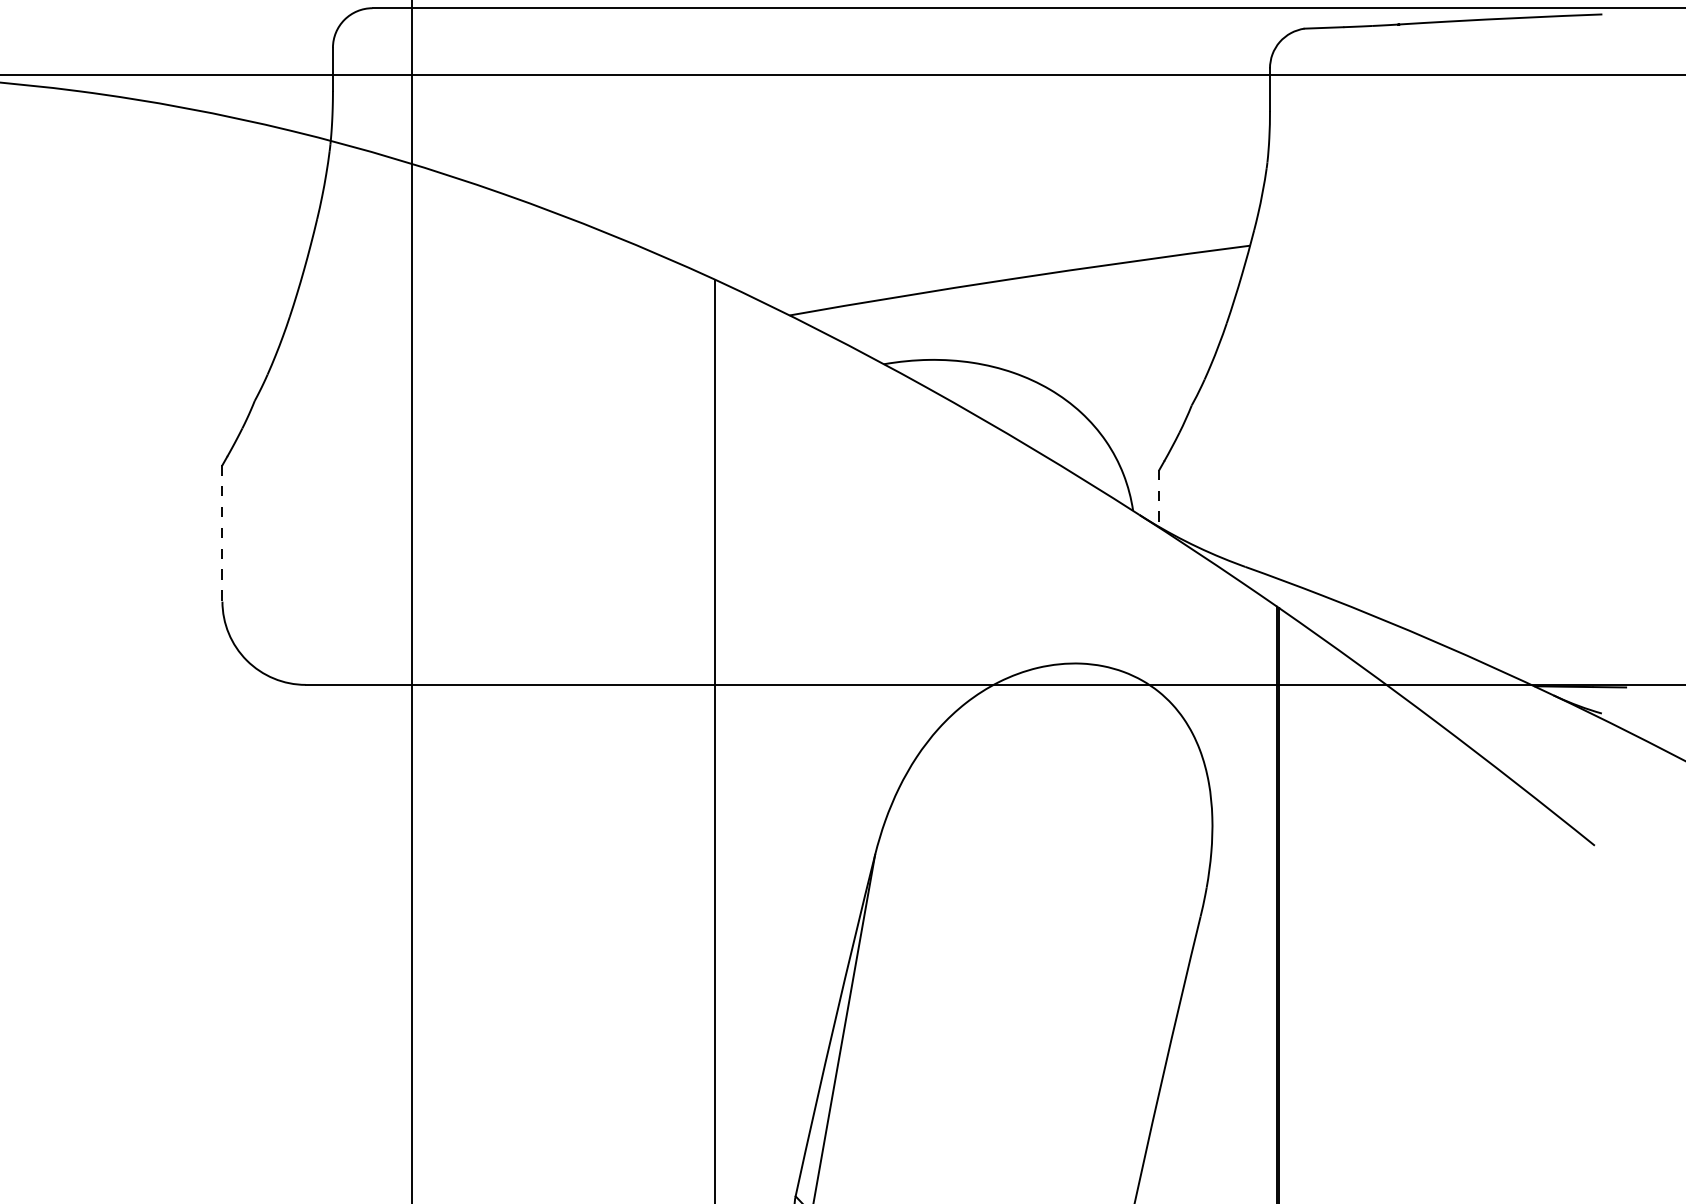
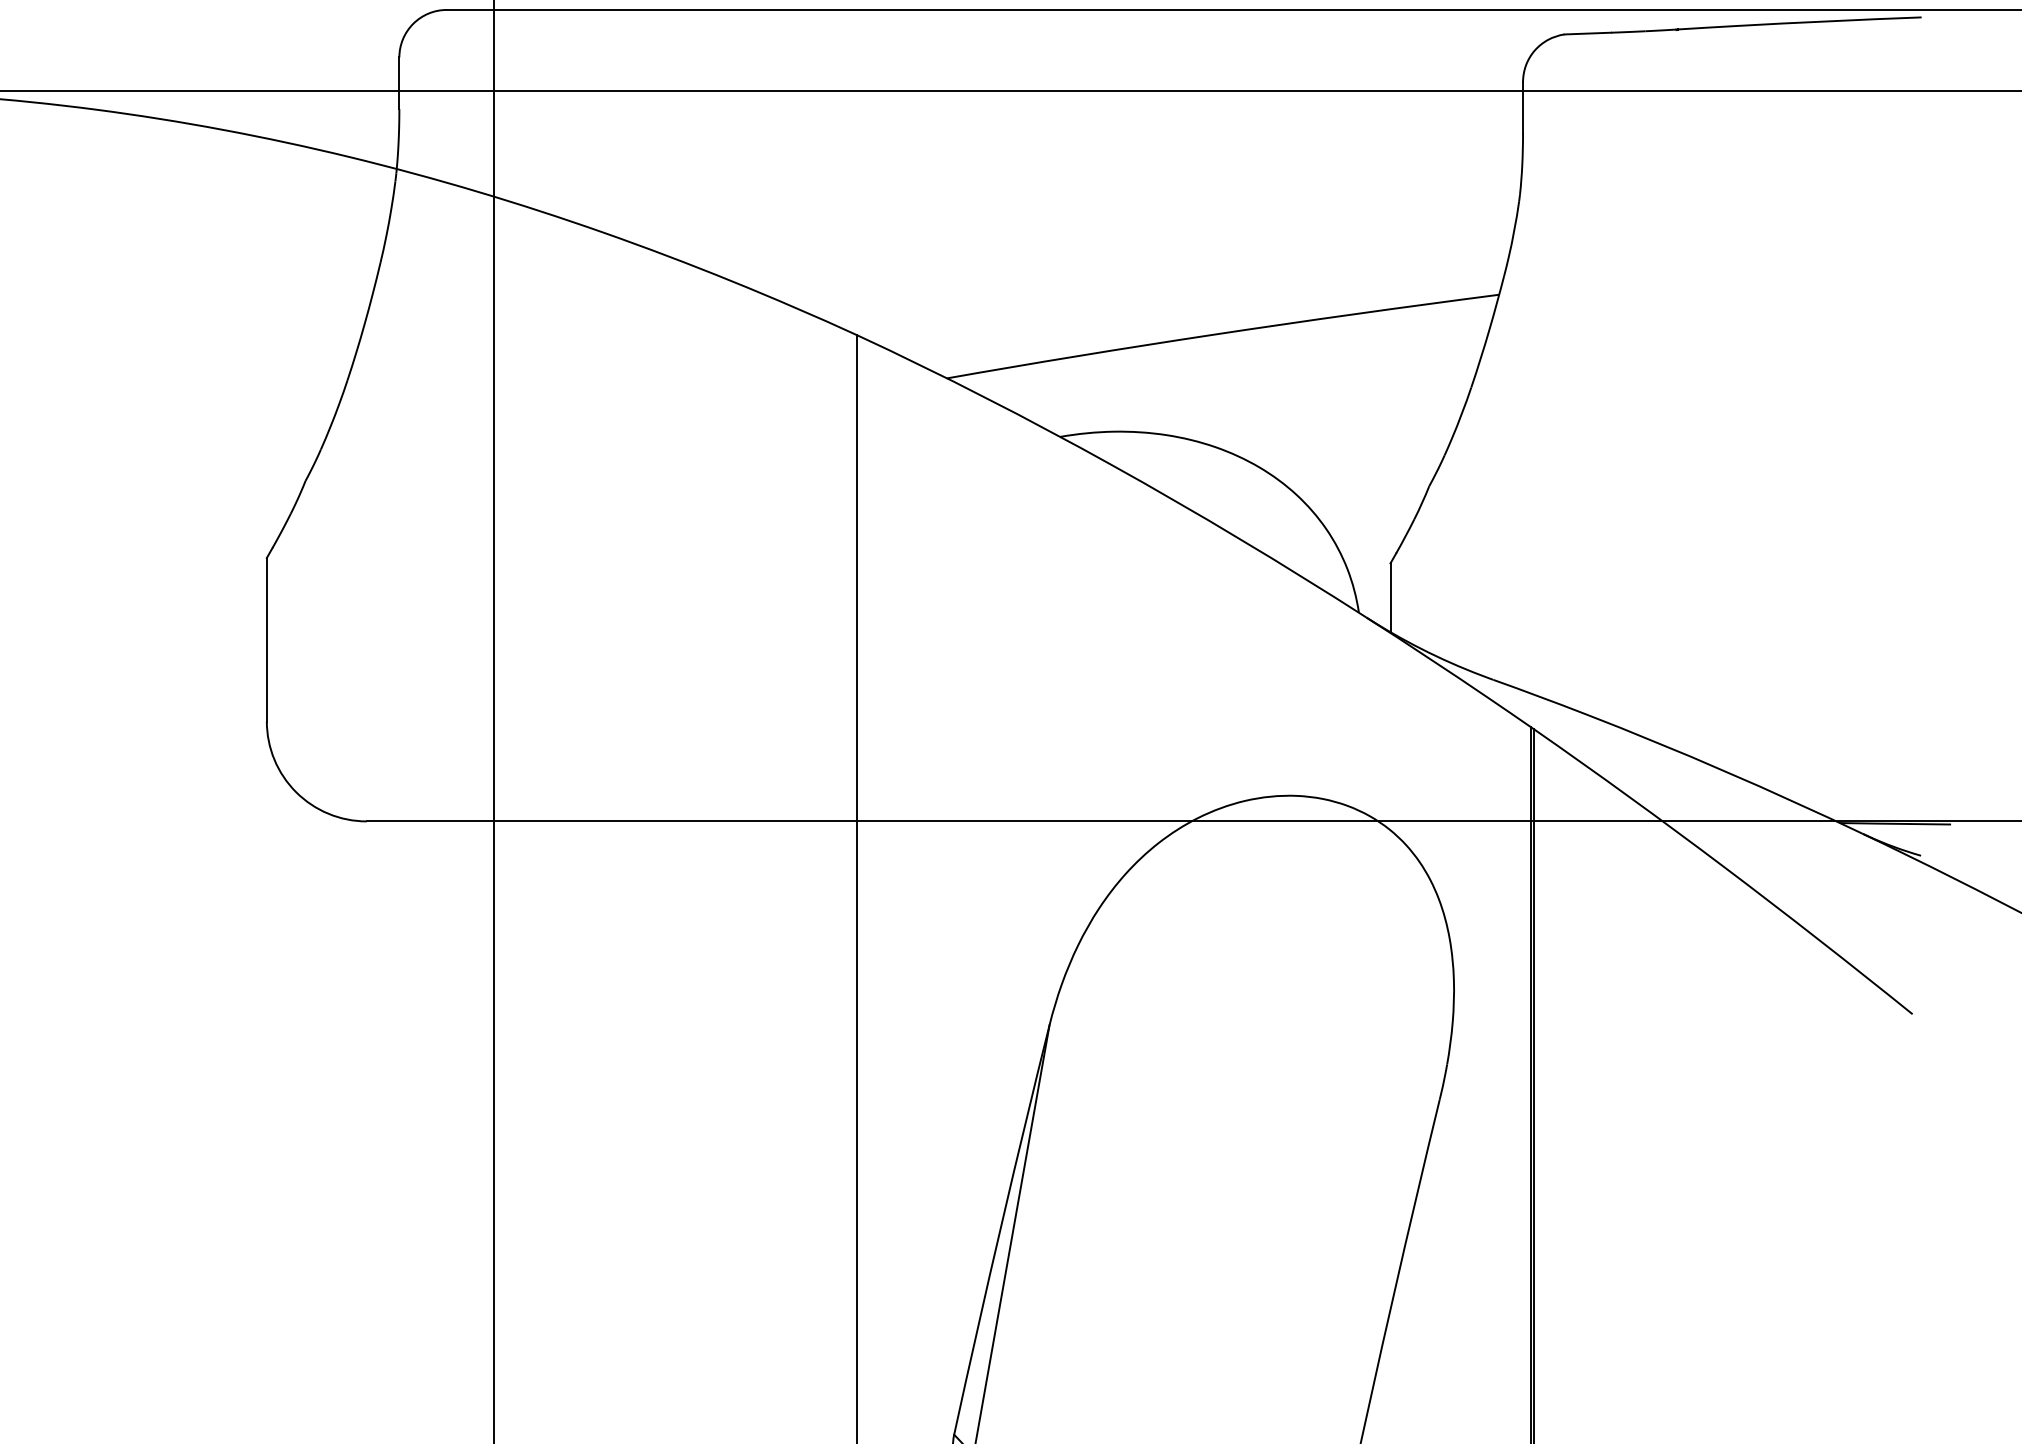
line: (1159, 499) -> (1390, 598), dashed -> solid
line: (222, 533) -> (266, 639), dashed -> solid

